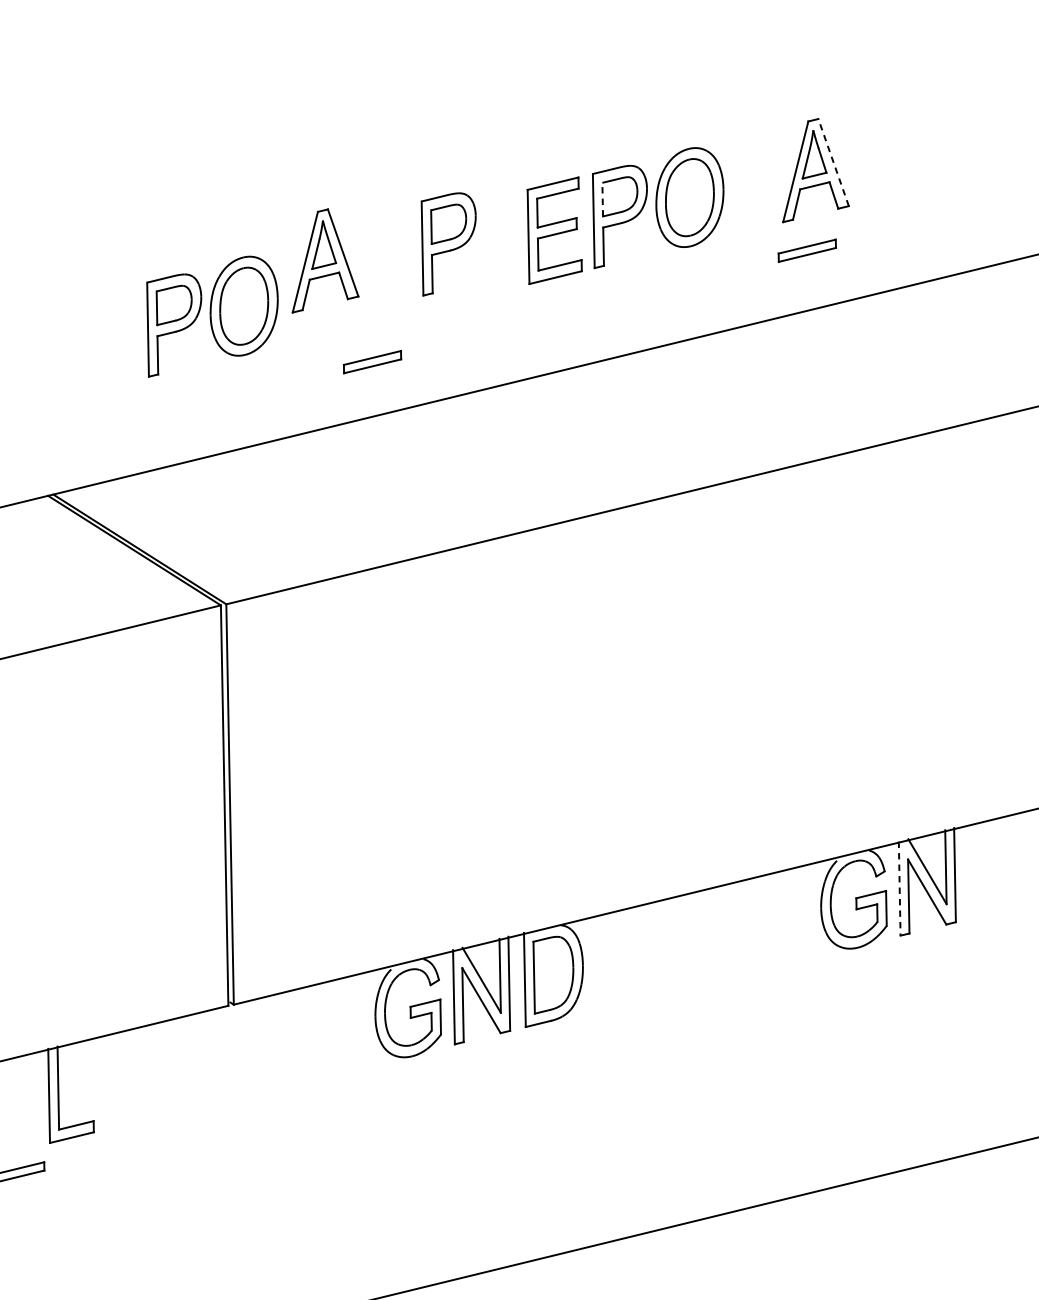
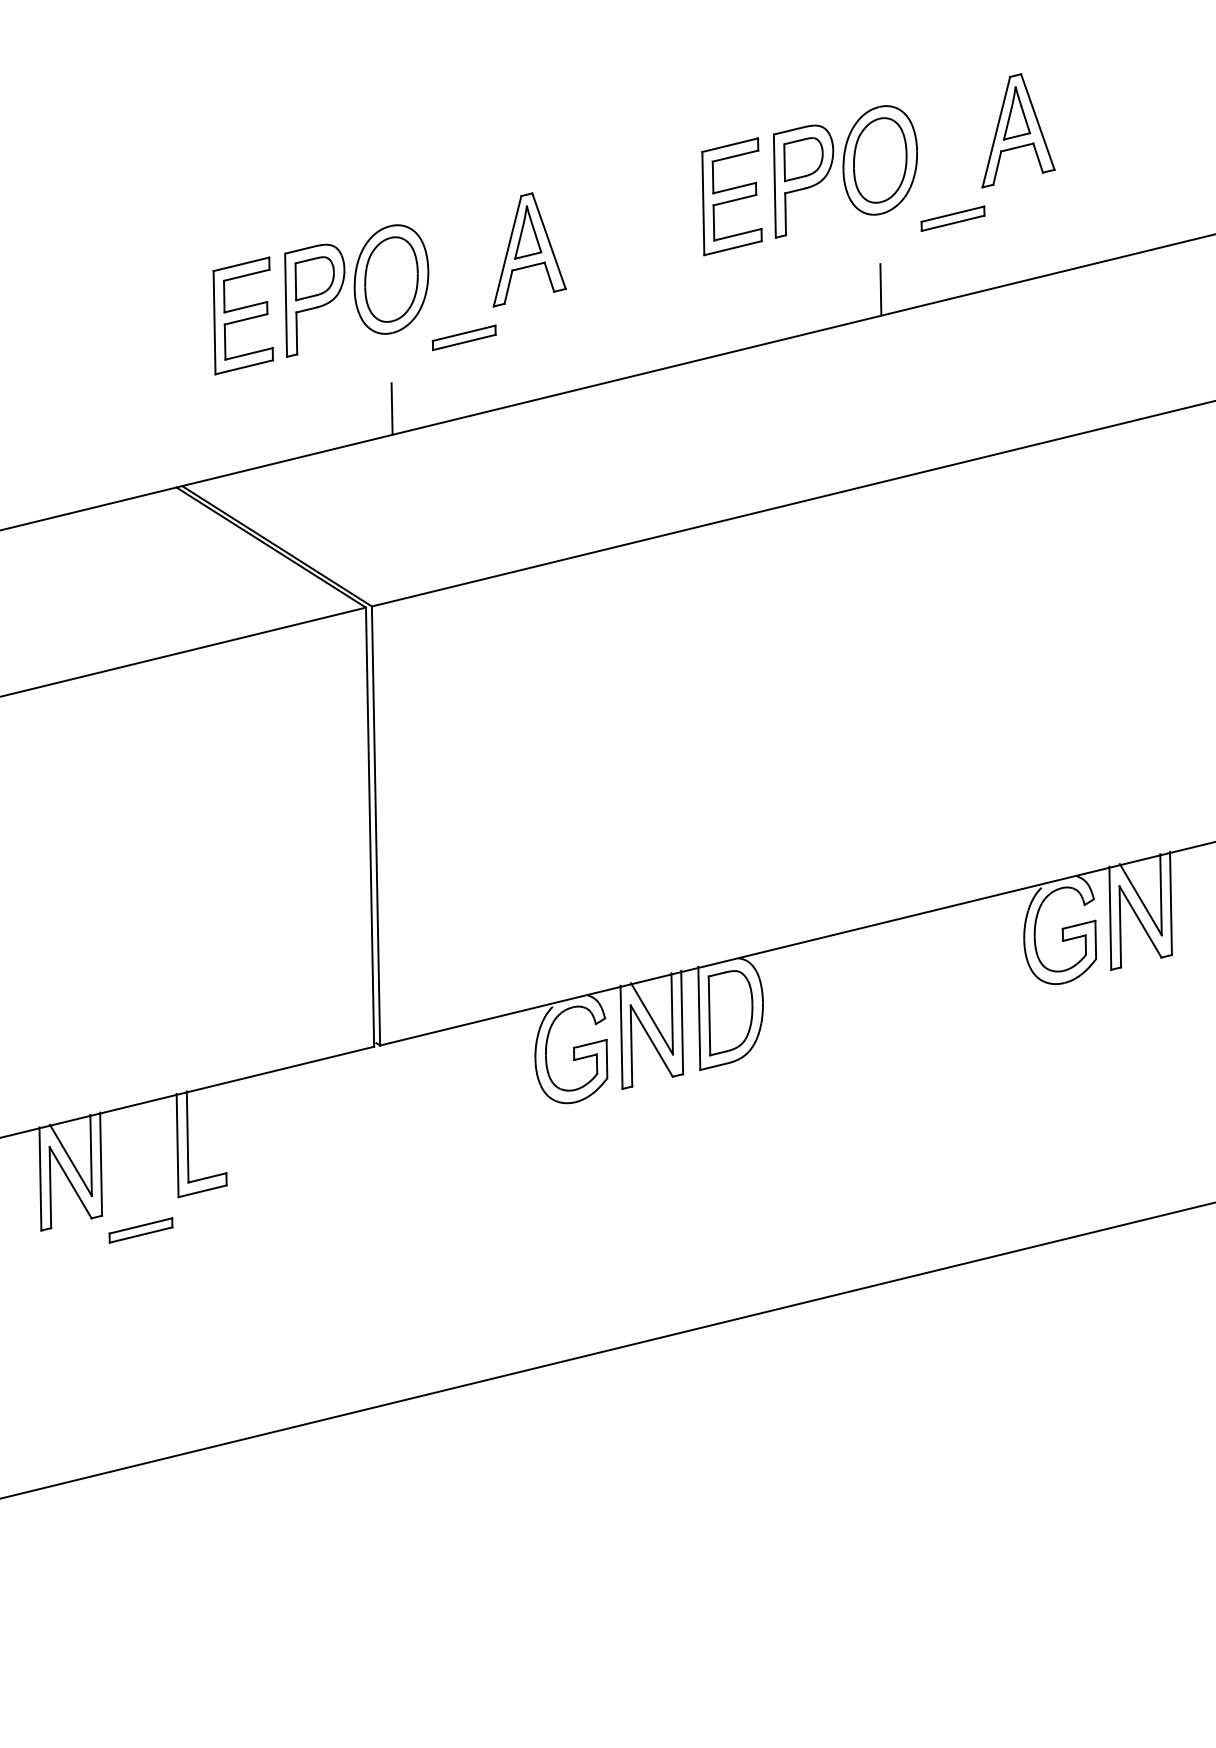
line: (833, 162) -> (1037, 122), dashed -> solid
line: (602, 199) -> (784, 162), dashed -> solid
part: (448, 244) -> (615, 211), removed
part: (806, 250) -> (952, 218), moved
part: (325, 260) -> (529, 249), moved
line: (690, 315) -> (880, 289), added
part: (108, 338) -> (242, 315), added
part: (371, 361) -> (463, 337), moved
line: (244, 423) -> (391, 408), added
line: (899, 888) -> (1110, 918), dashed -> solid

